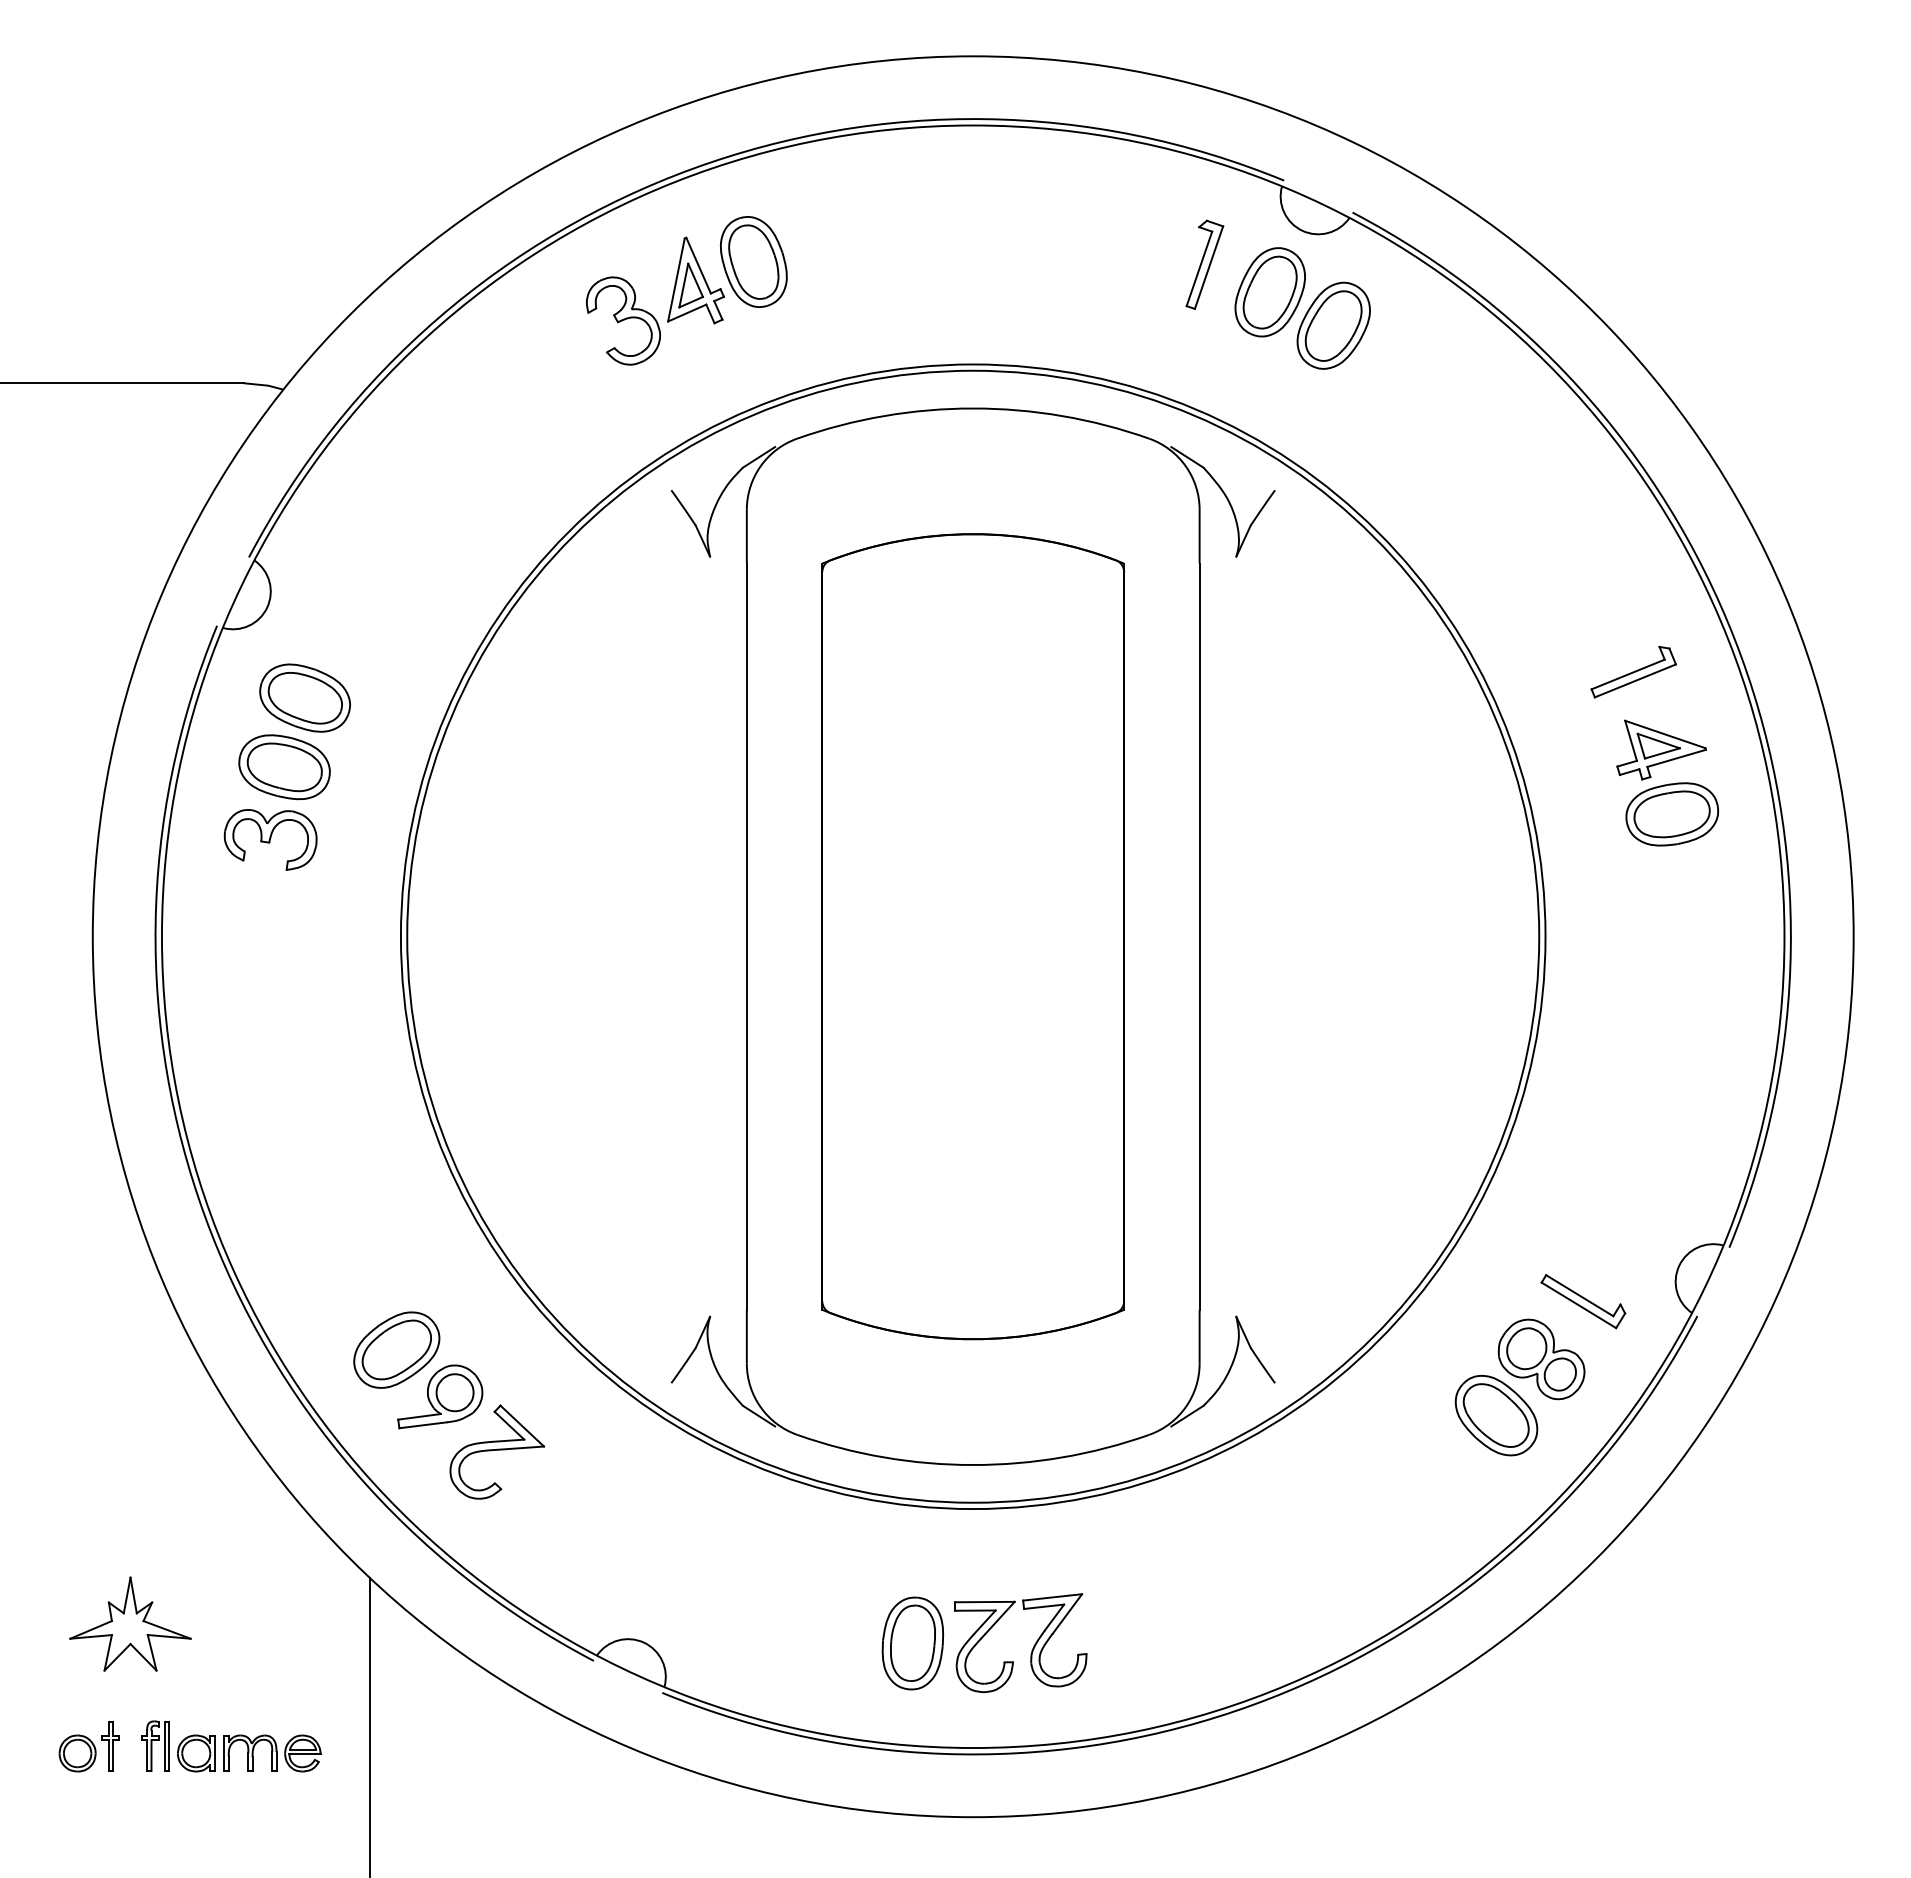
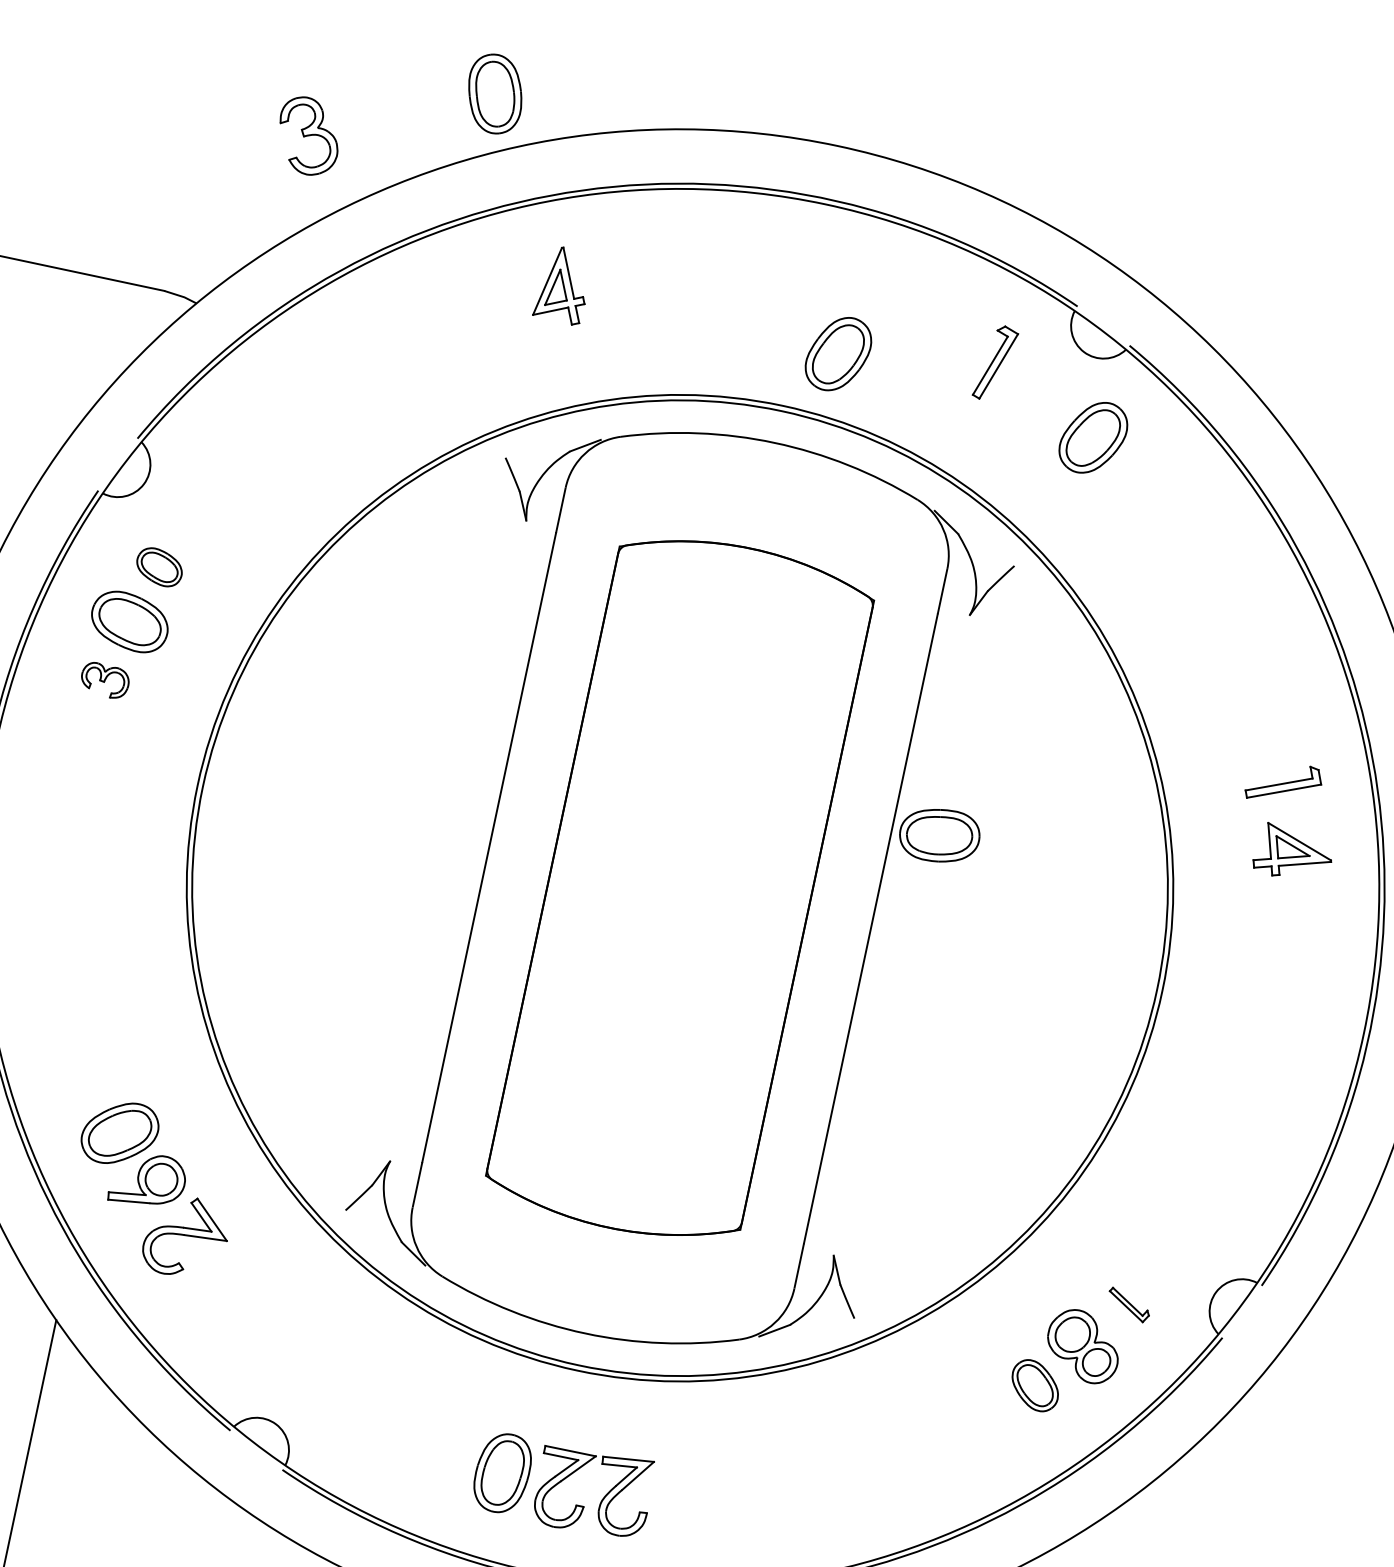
part: (753, 261) -> (494, 93), moved
part: (1269, 292) -> (837, 354), moved
part: (623, 320) -> (308, 135), moved
part: (304, 697) -> (159, 566), size x0.6
part: (1672, 814) -> (939, 835), moved
part: (270, 839) -> (105, 680), size x0.6
part: (1583, 1301) -> (1129, 1305), size x0.6
part: (1496, 1415) -> (1035, 1385), size x0.7

